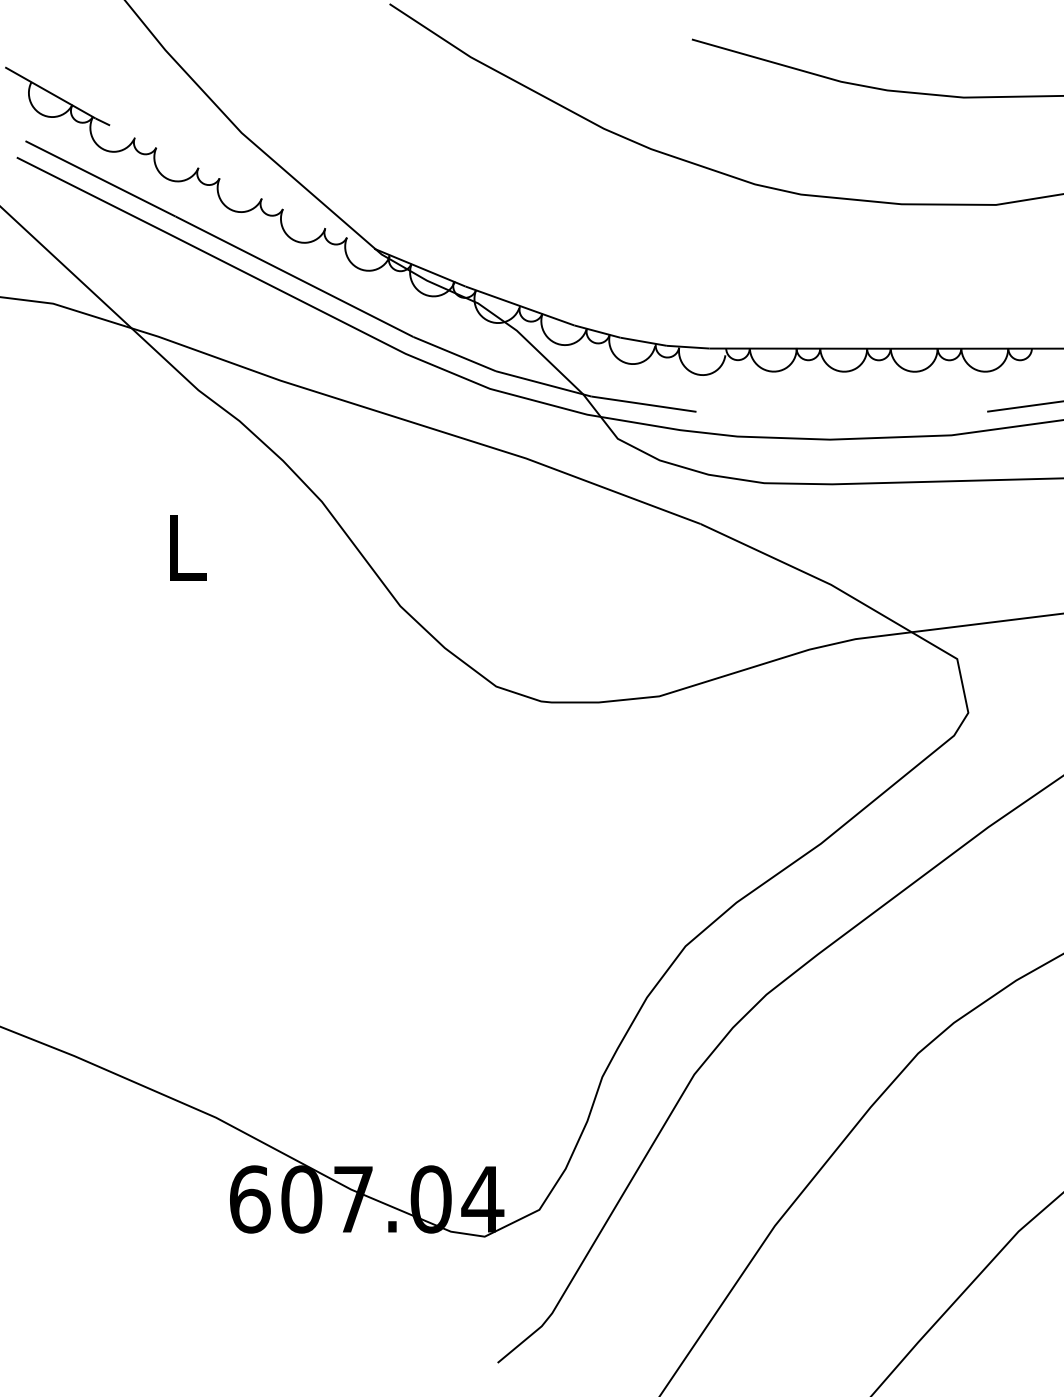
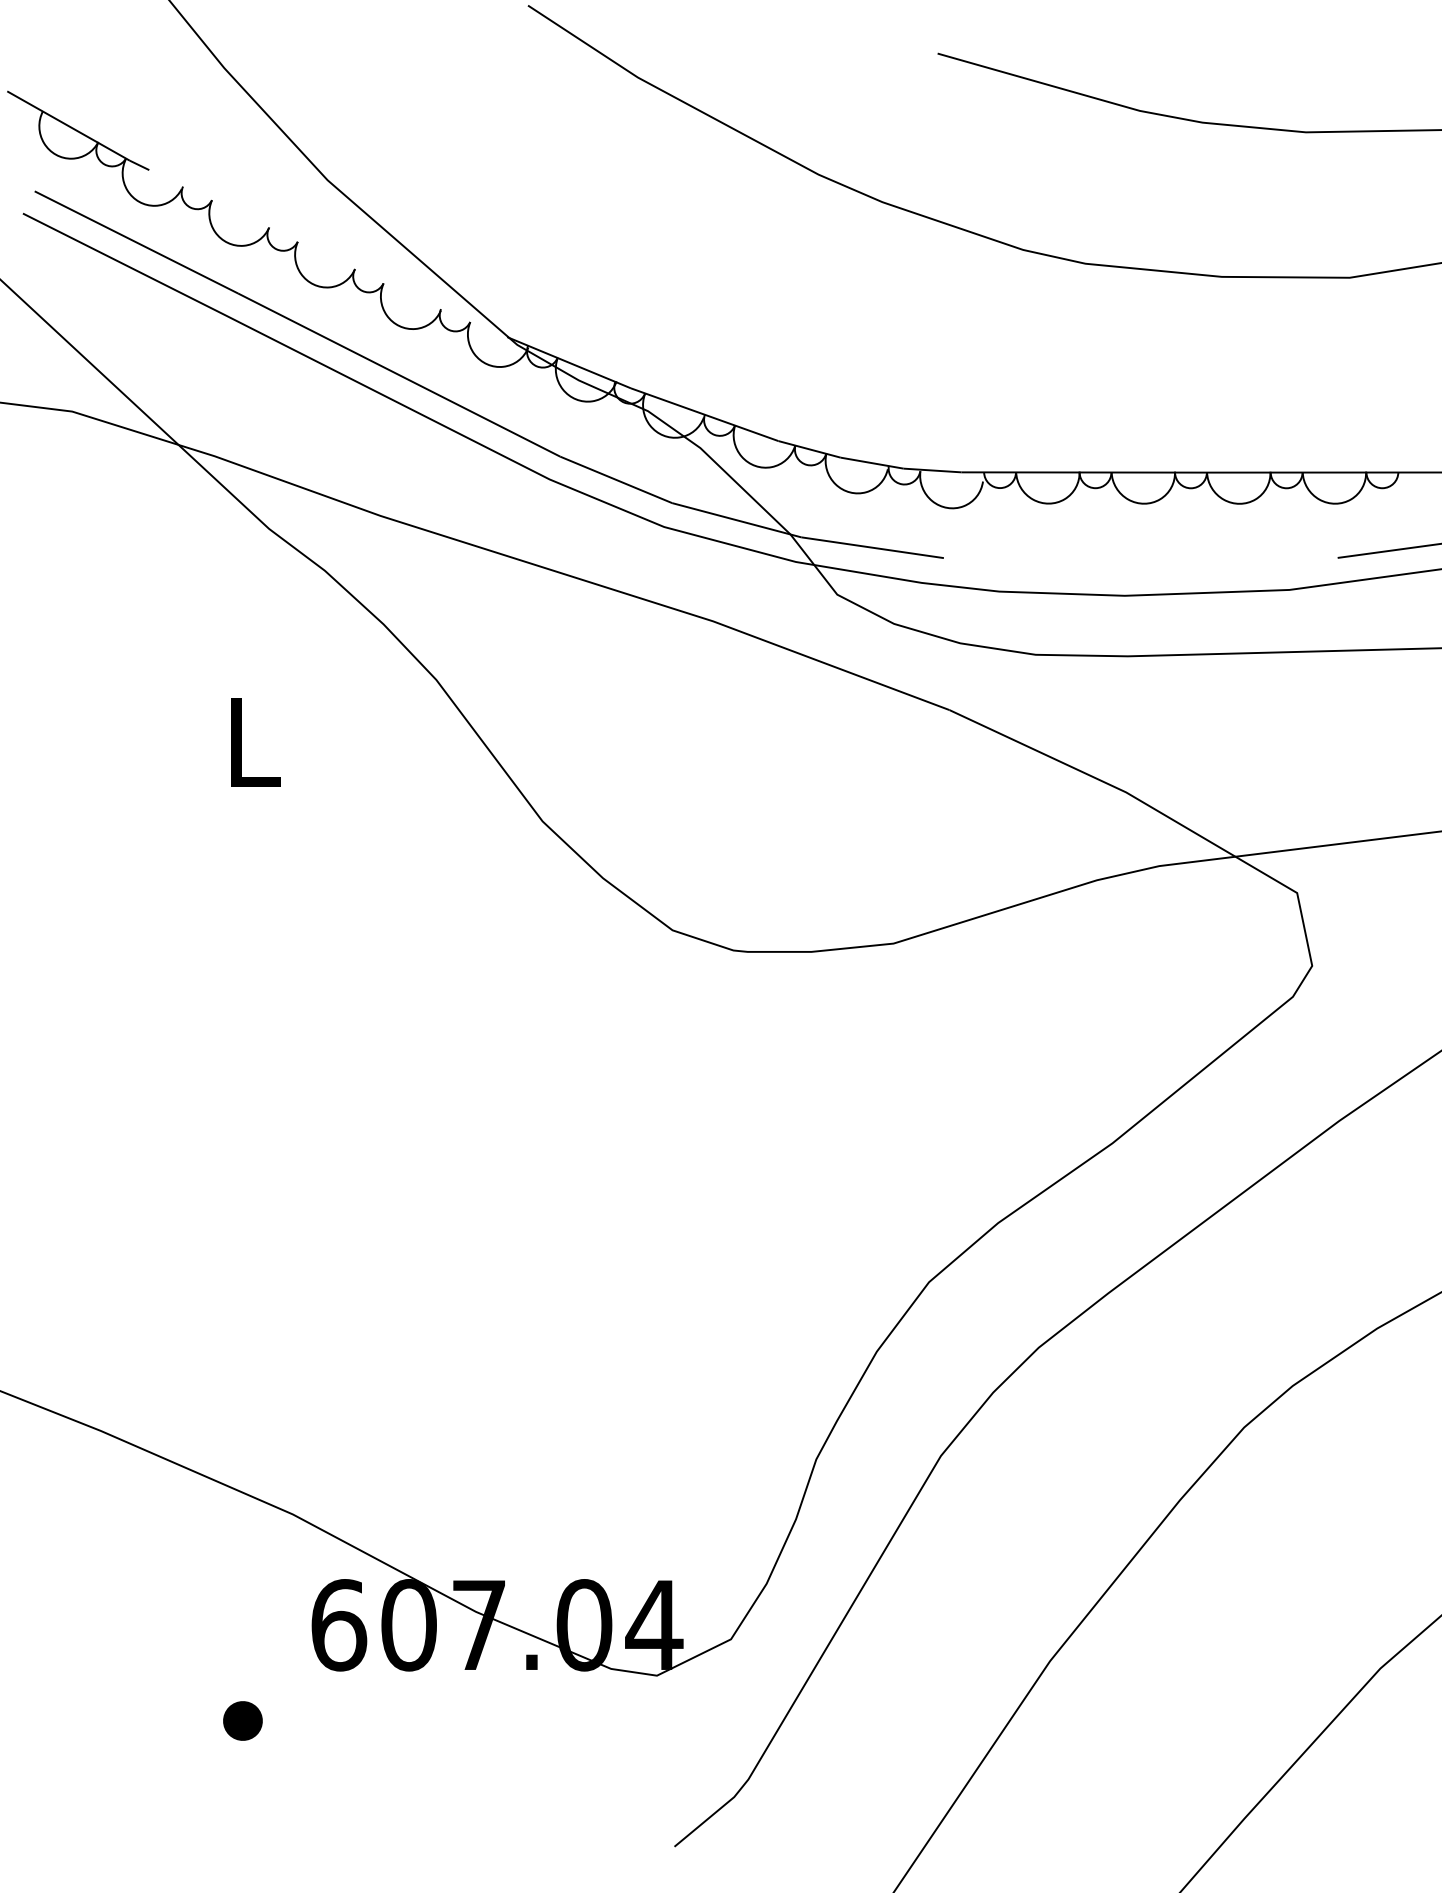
part: (178, 1269) -> (242, 1720), added

